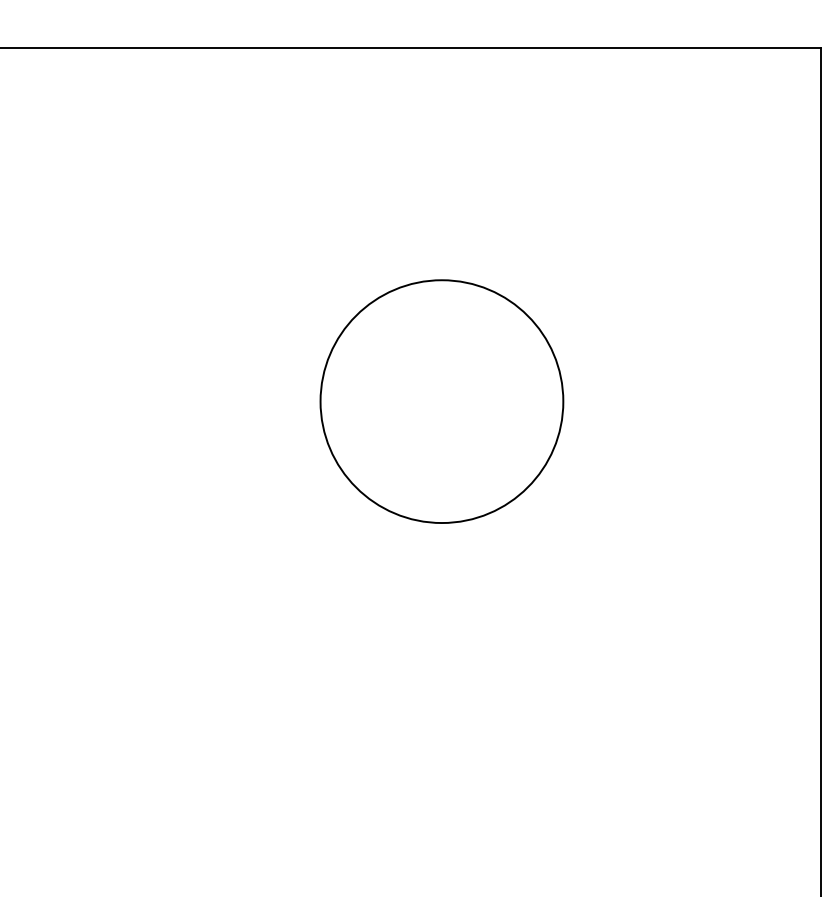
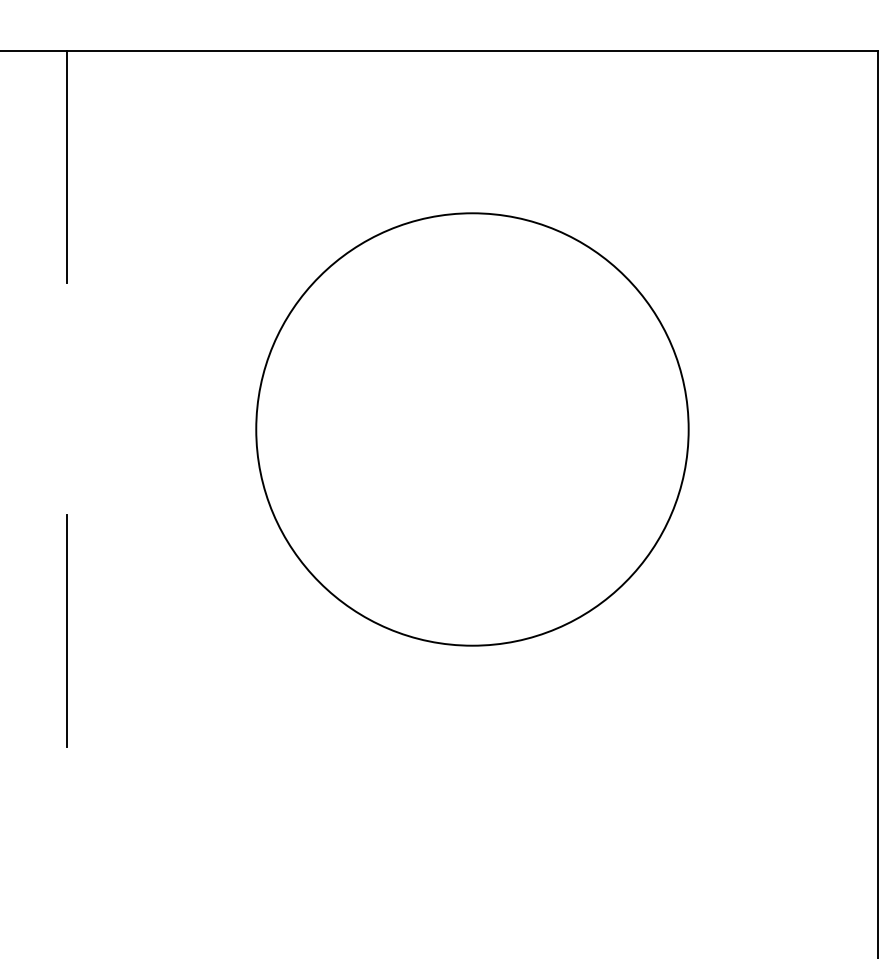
line: (62, 155) -> (66, 166), added
circle: (441, 401) -> (472, 429), size x1.67
line: (62, 589) -> (66, 630), added

